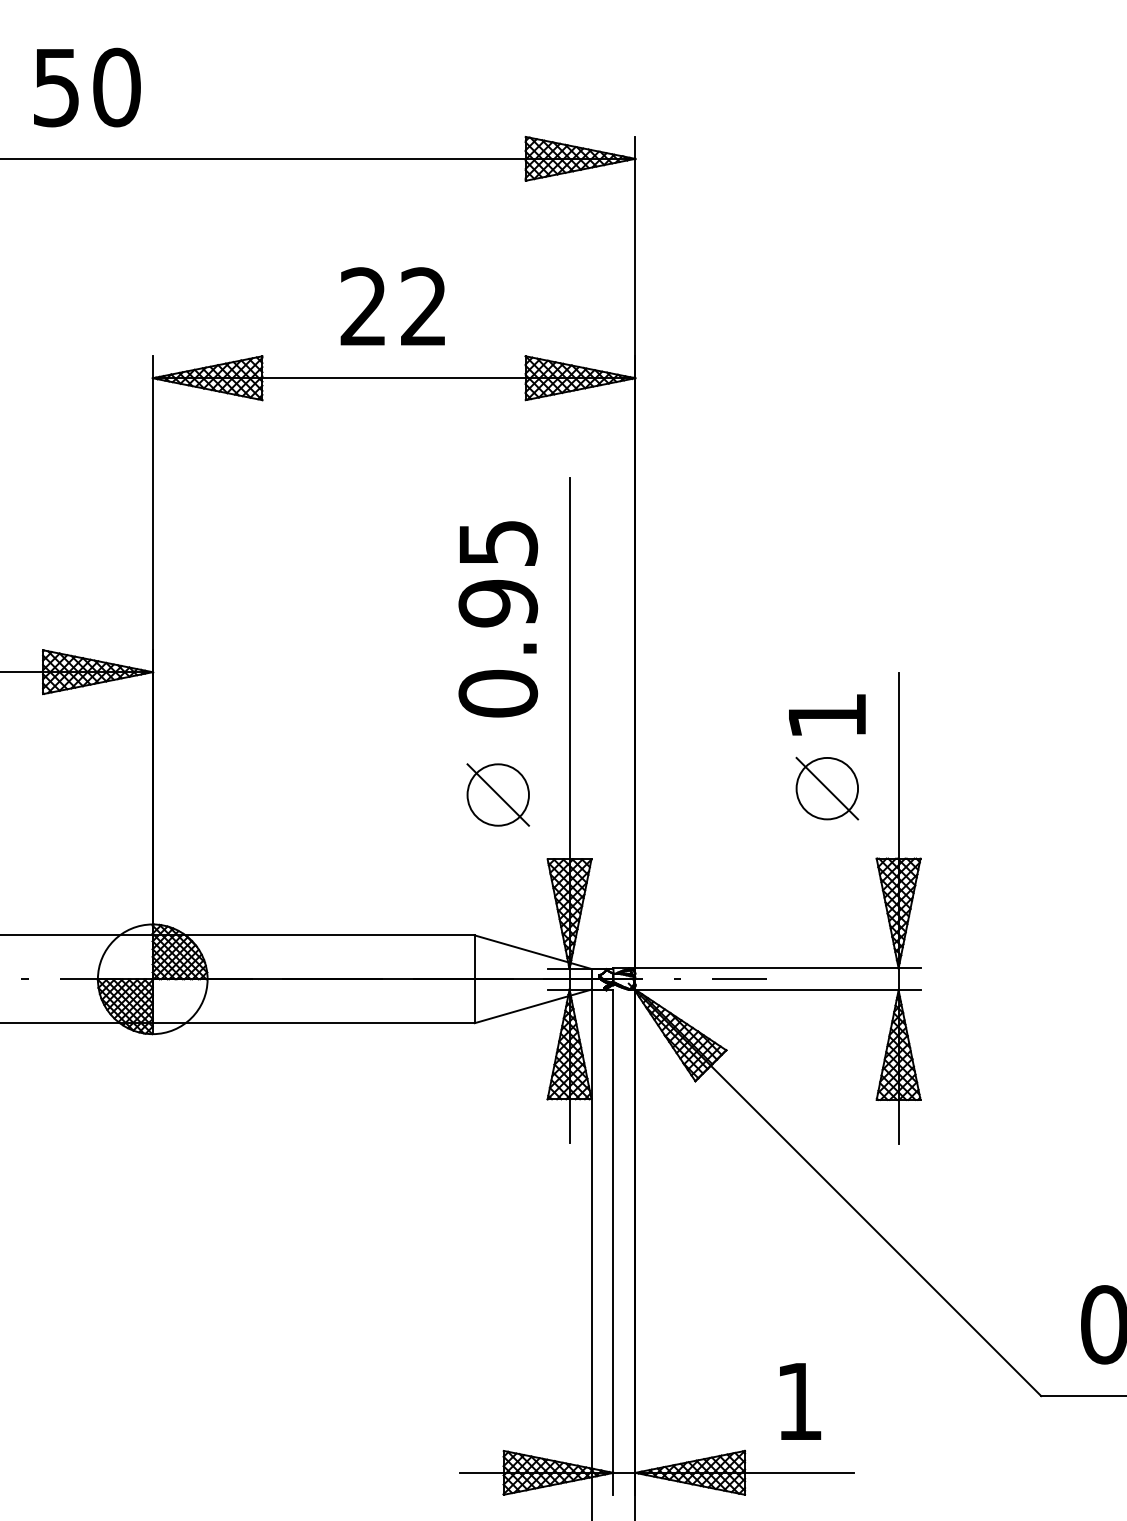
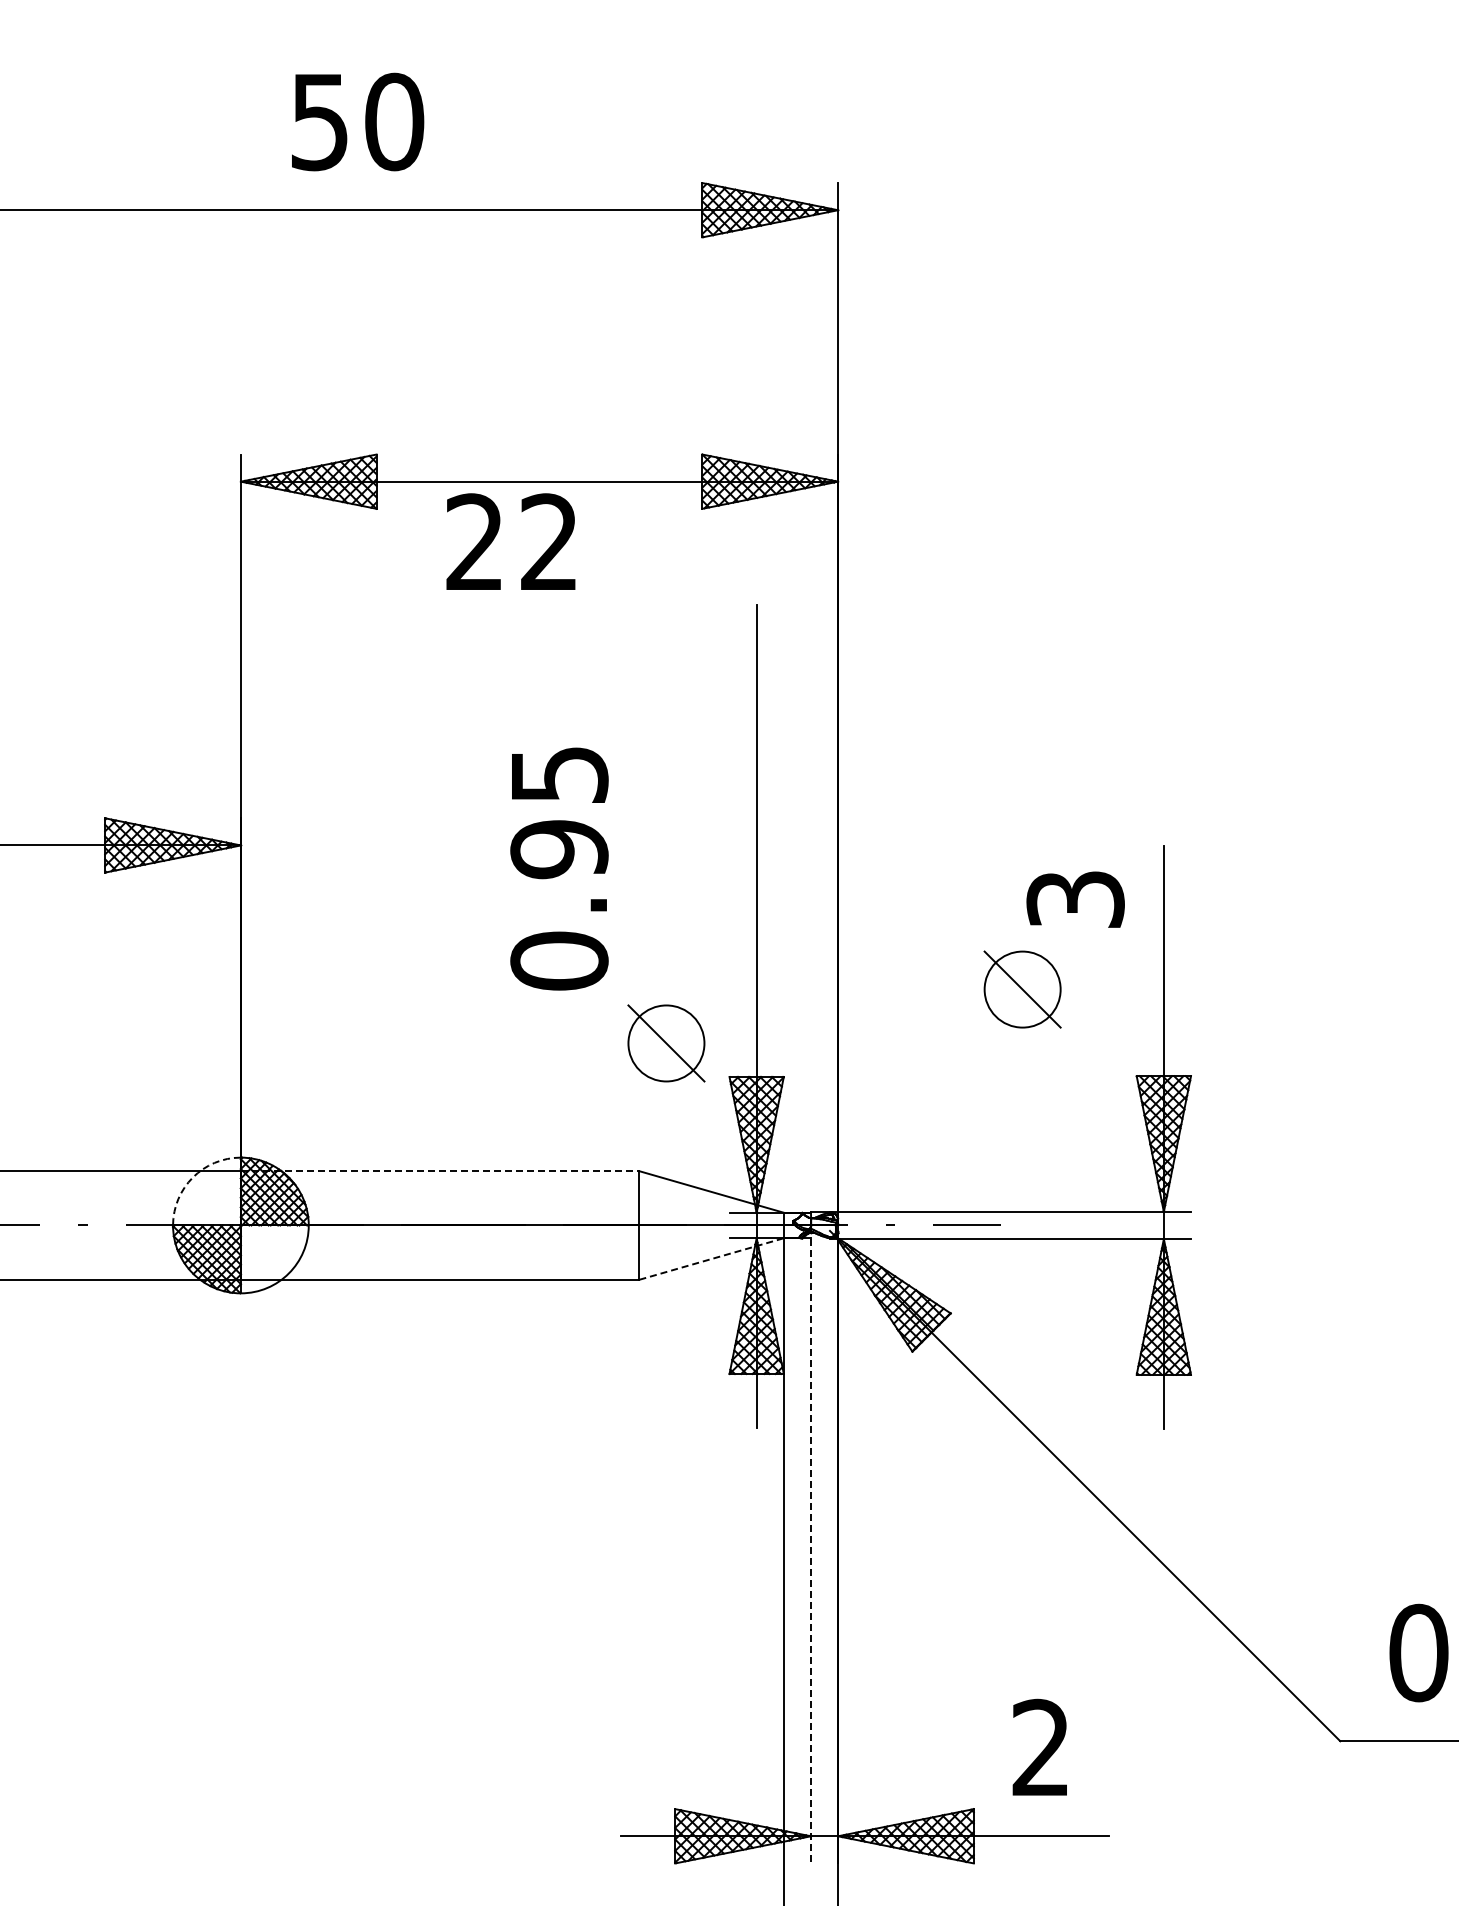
text: (87, 87) -> (358, 121), moved
text: (392, 306) -> (510, 541), moved
text: (498, 618) -> (559, 868), moved
text: (827, 715) -> (1075, 899), 1 -> 3
part: (827, 788) -> (1022, 989), moved
part: (498, 795) -> (666, 1043), moved
line: (314, 935) -> (440, 1171), solid -> dashed
arc: (113, 940) -> (192, 1177), solid -> dashed
line: (533, 1005) -> (712, 1258), solid -> dashed
line: (613, 1242) -> (810, 1551), solid -> dashed
text: (798, 1400) -> (1039, 1746), 1 -> 2

